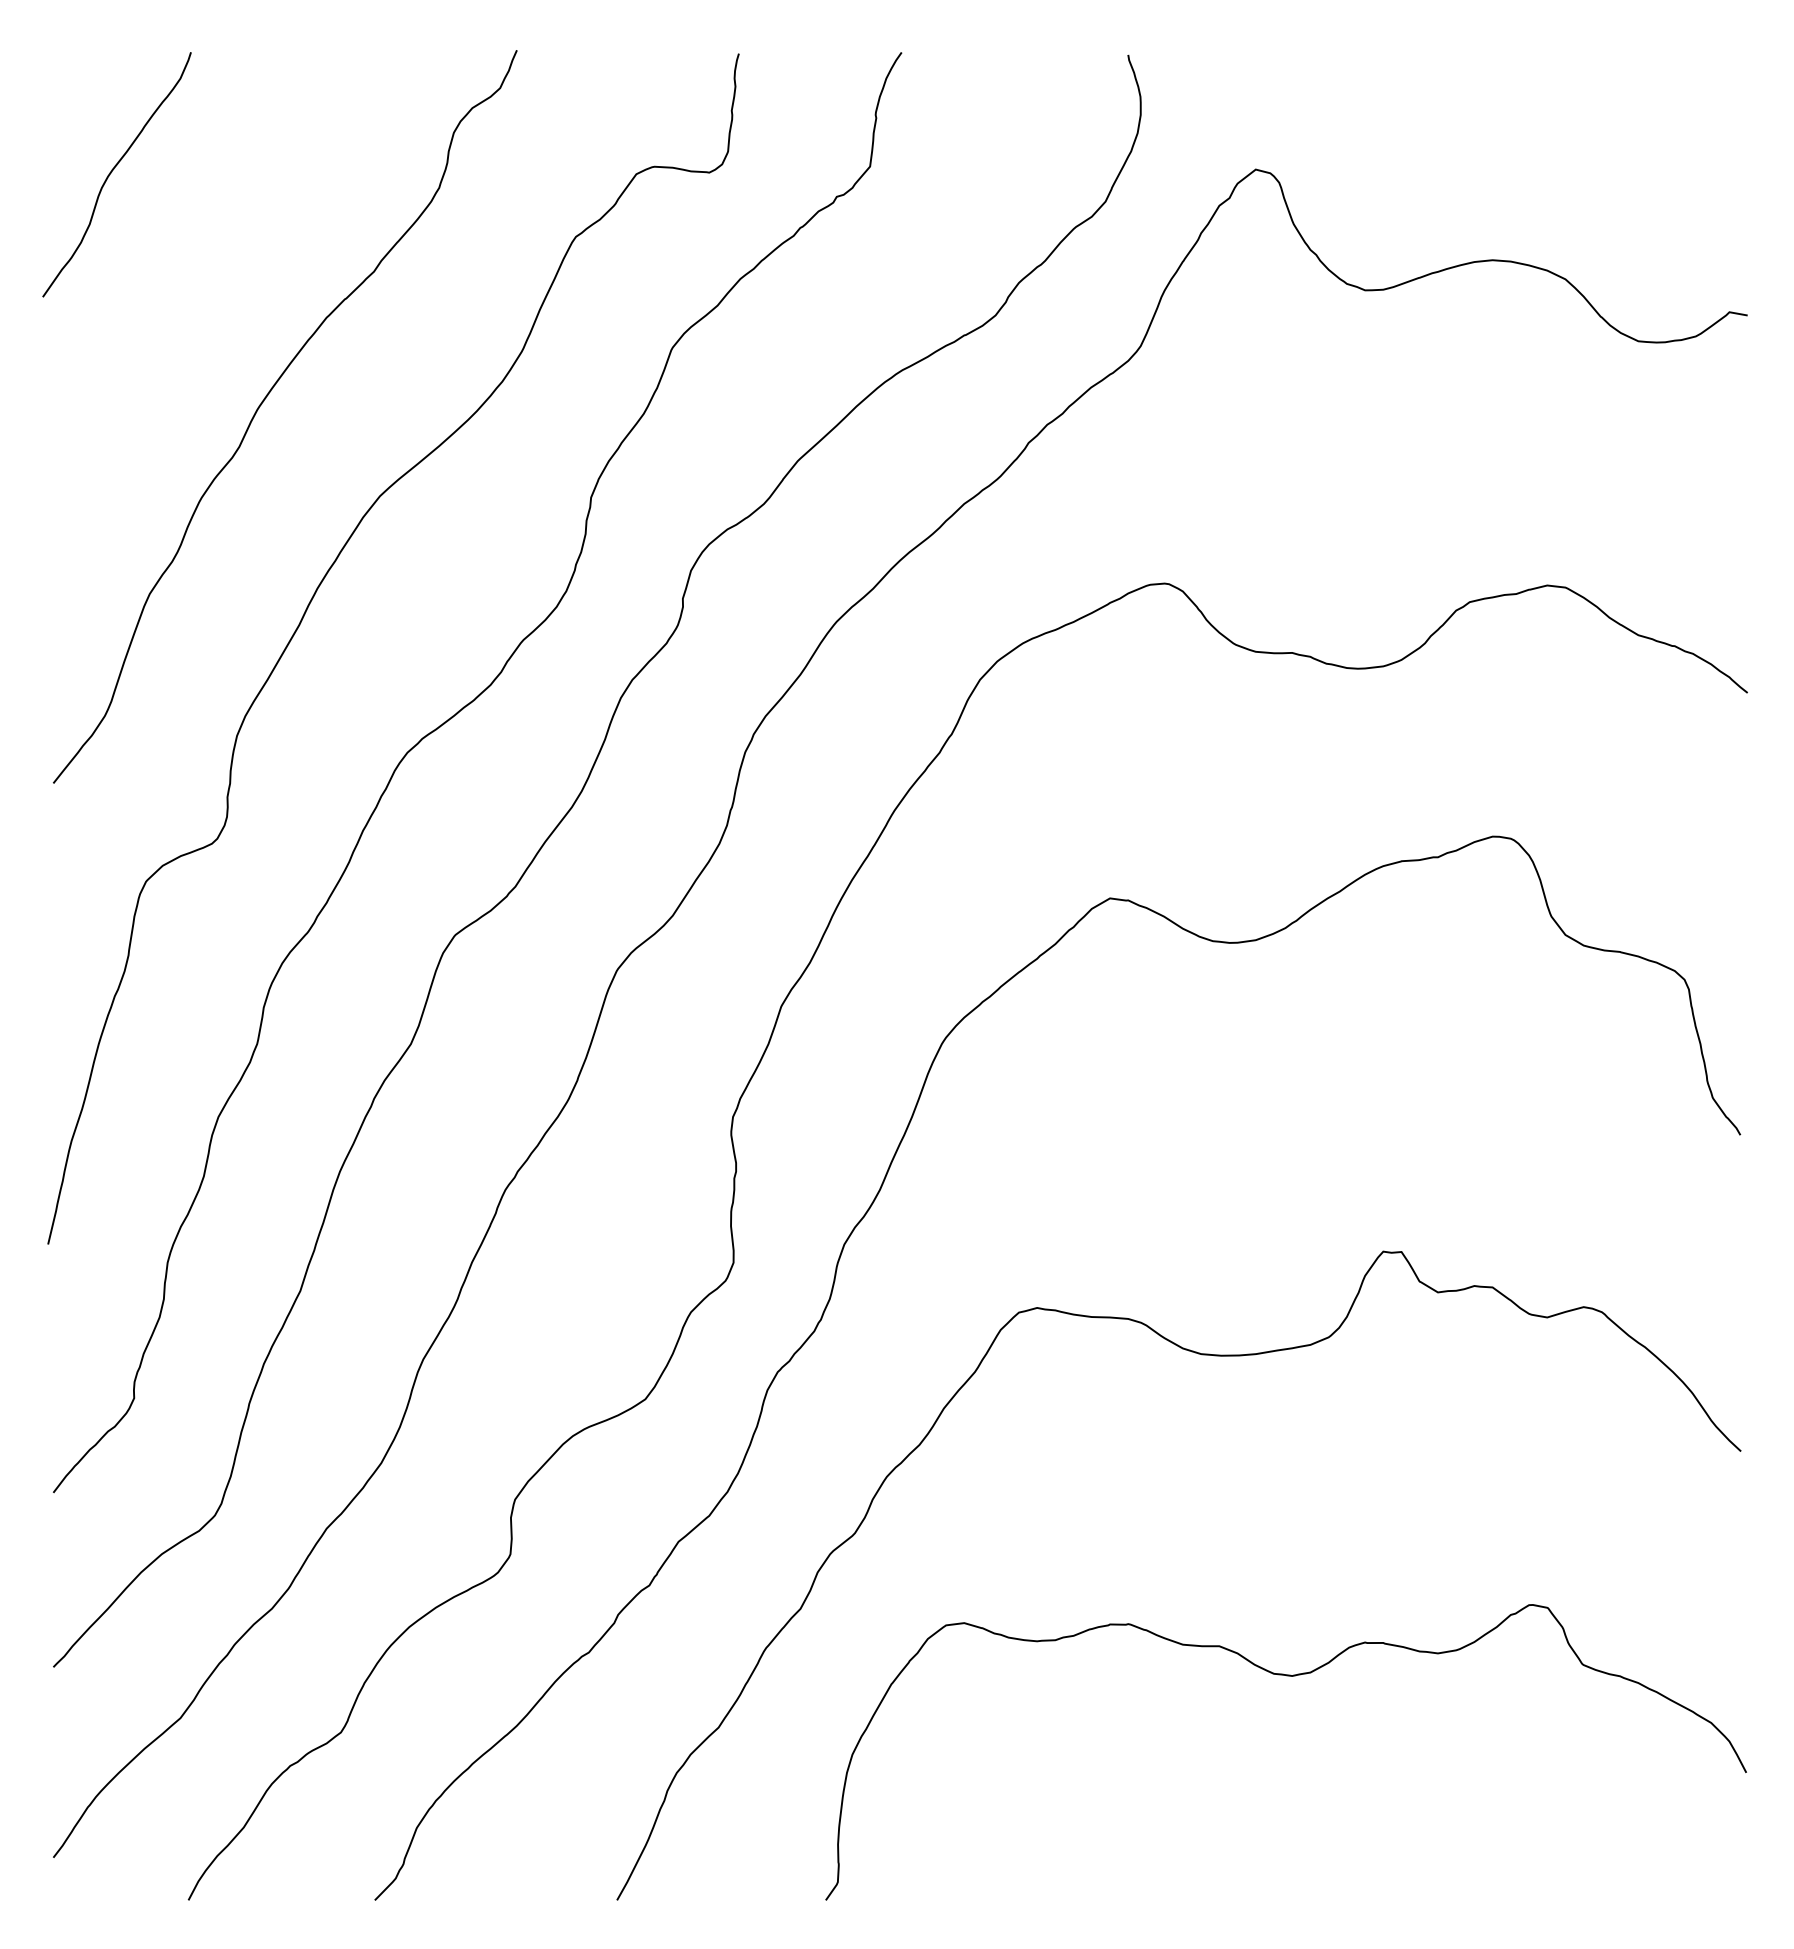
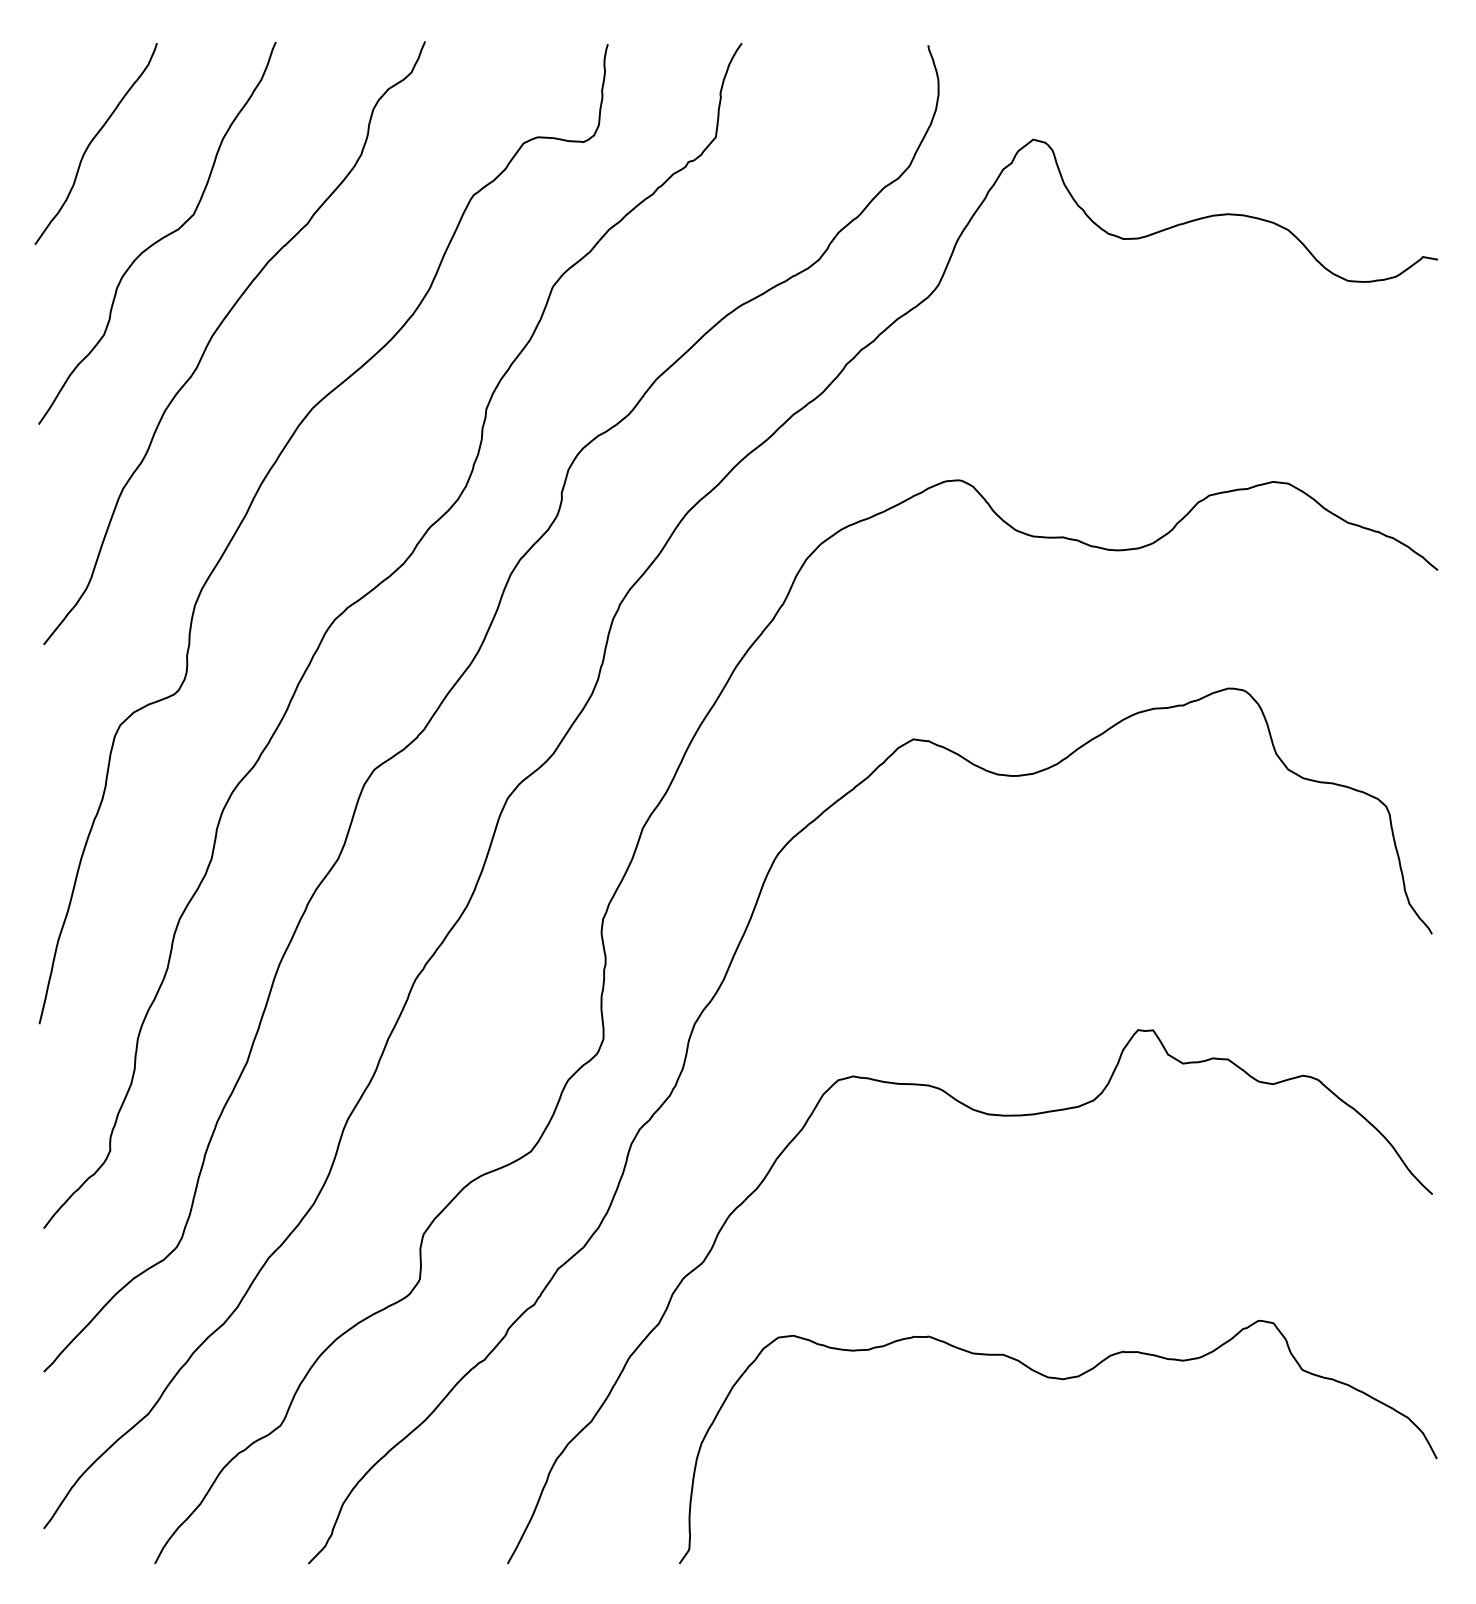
curve: (195, 289) -> (160, 238), added

